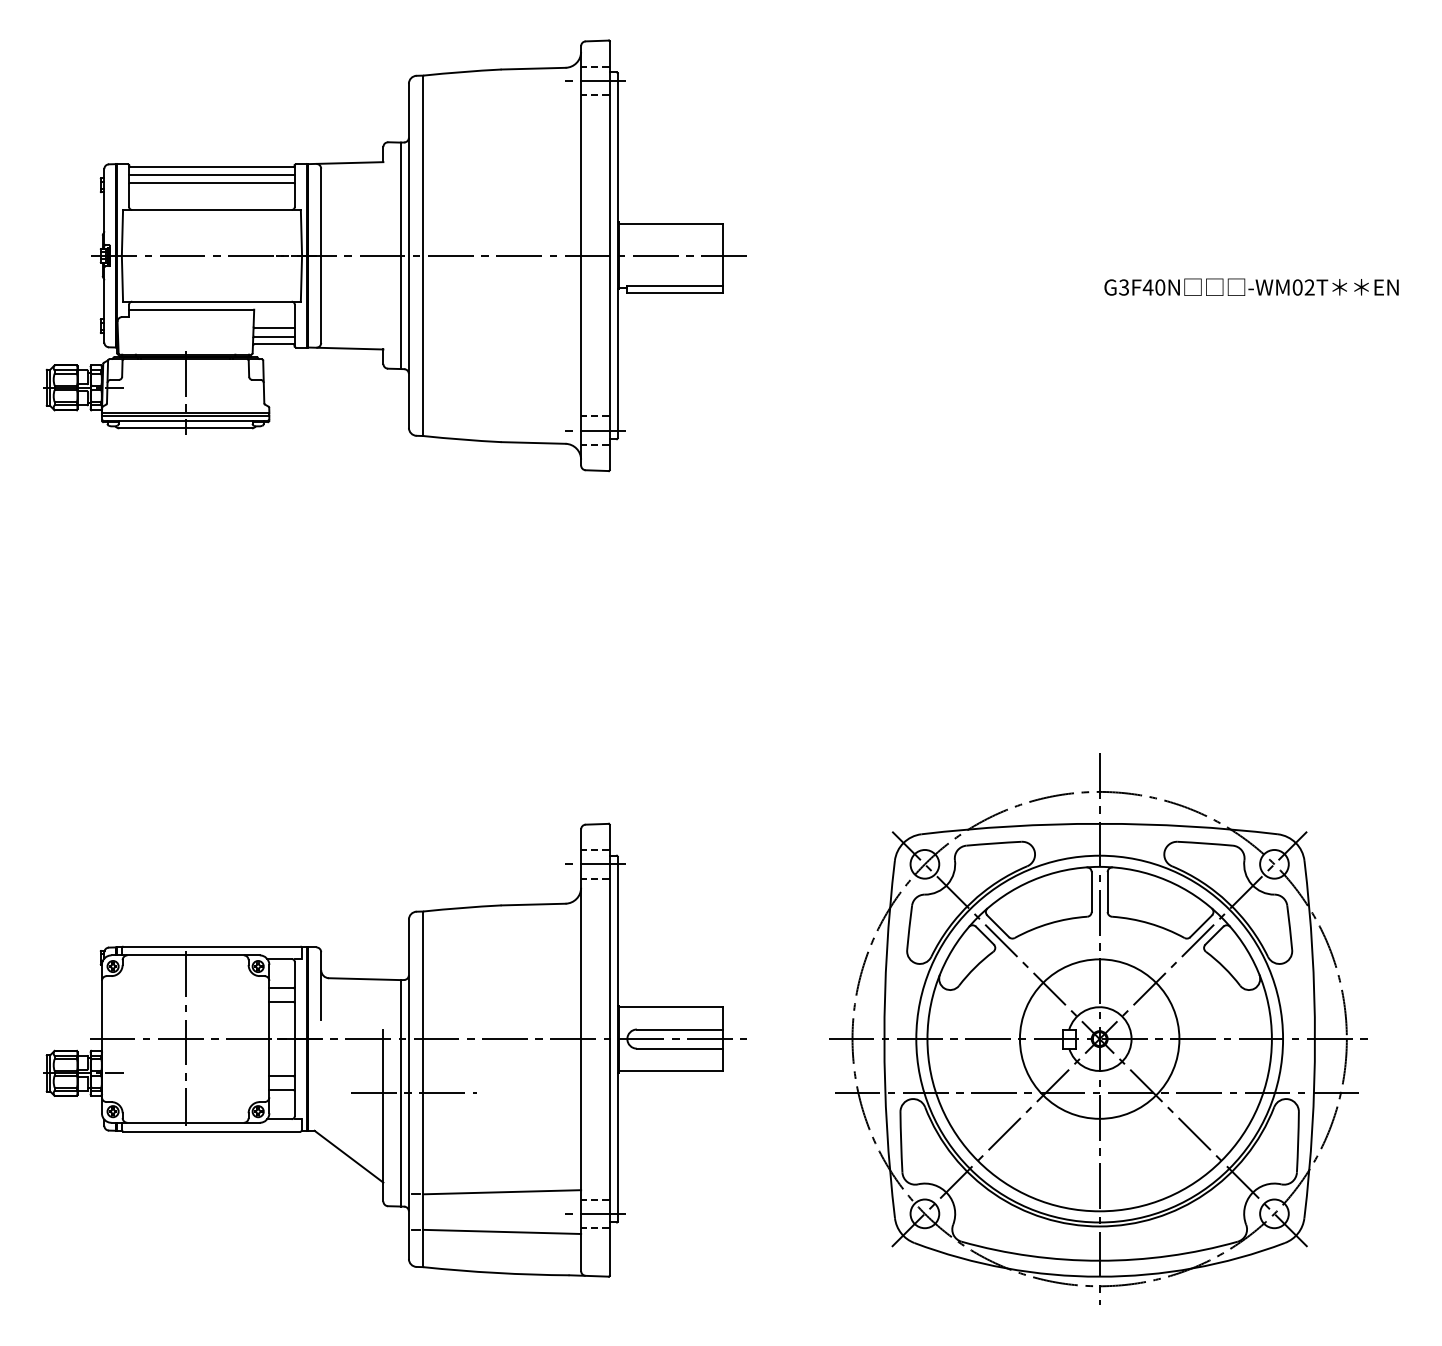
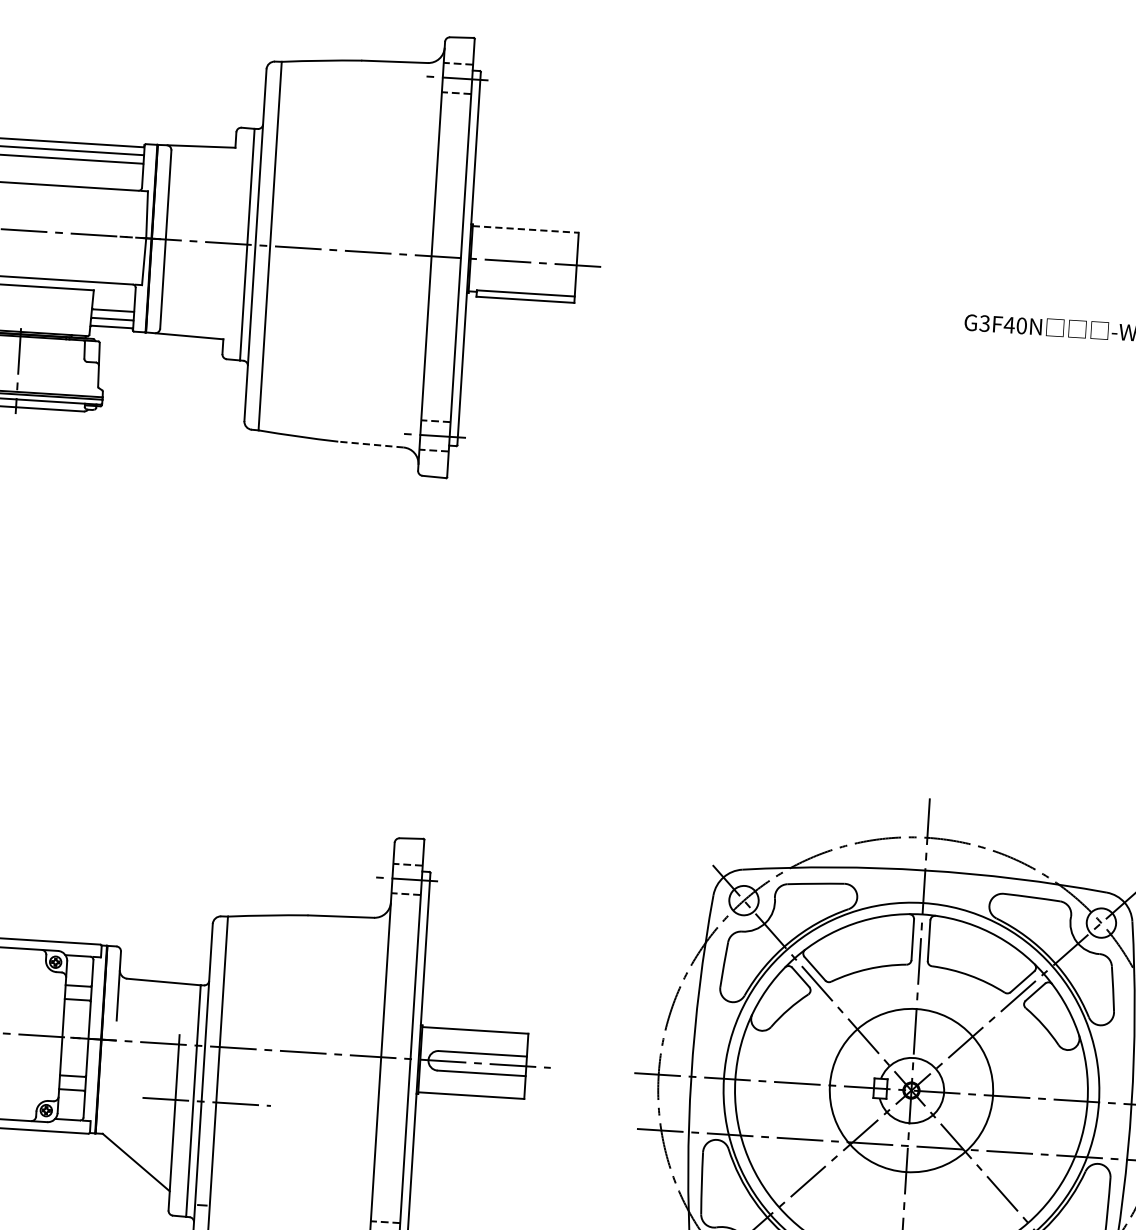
line: (671, 223) -> (526, 229), solid -> dashed
line: (533, 442) -> (370, 444), solid -> dashed
line: (502, 1192) -> (290, 1209), removed

